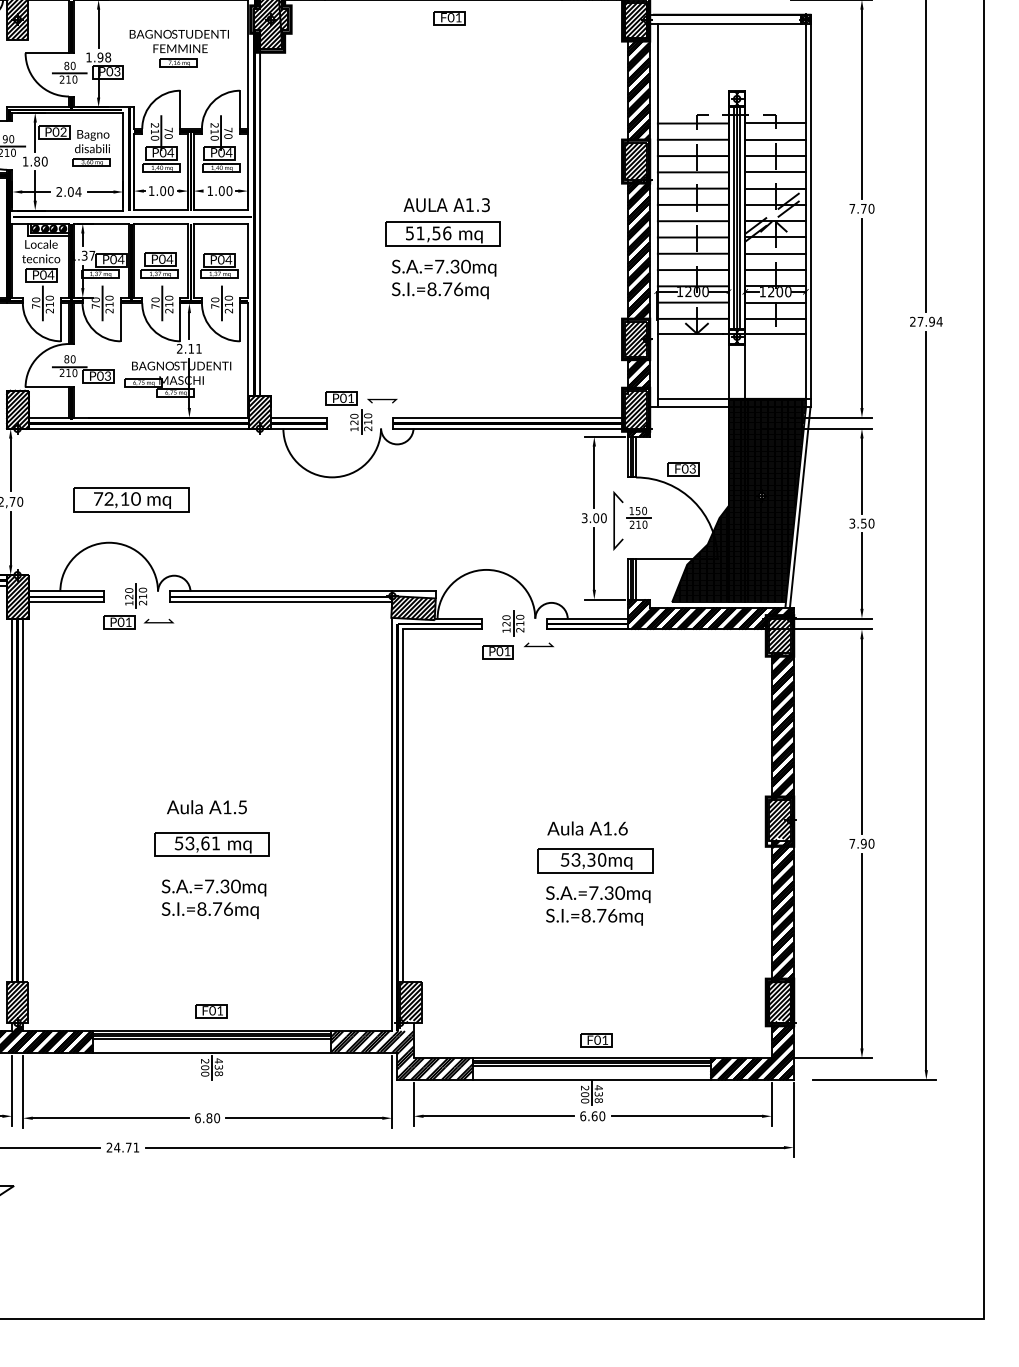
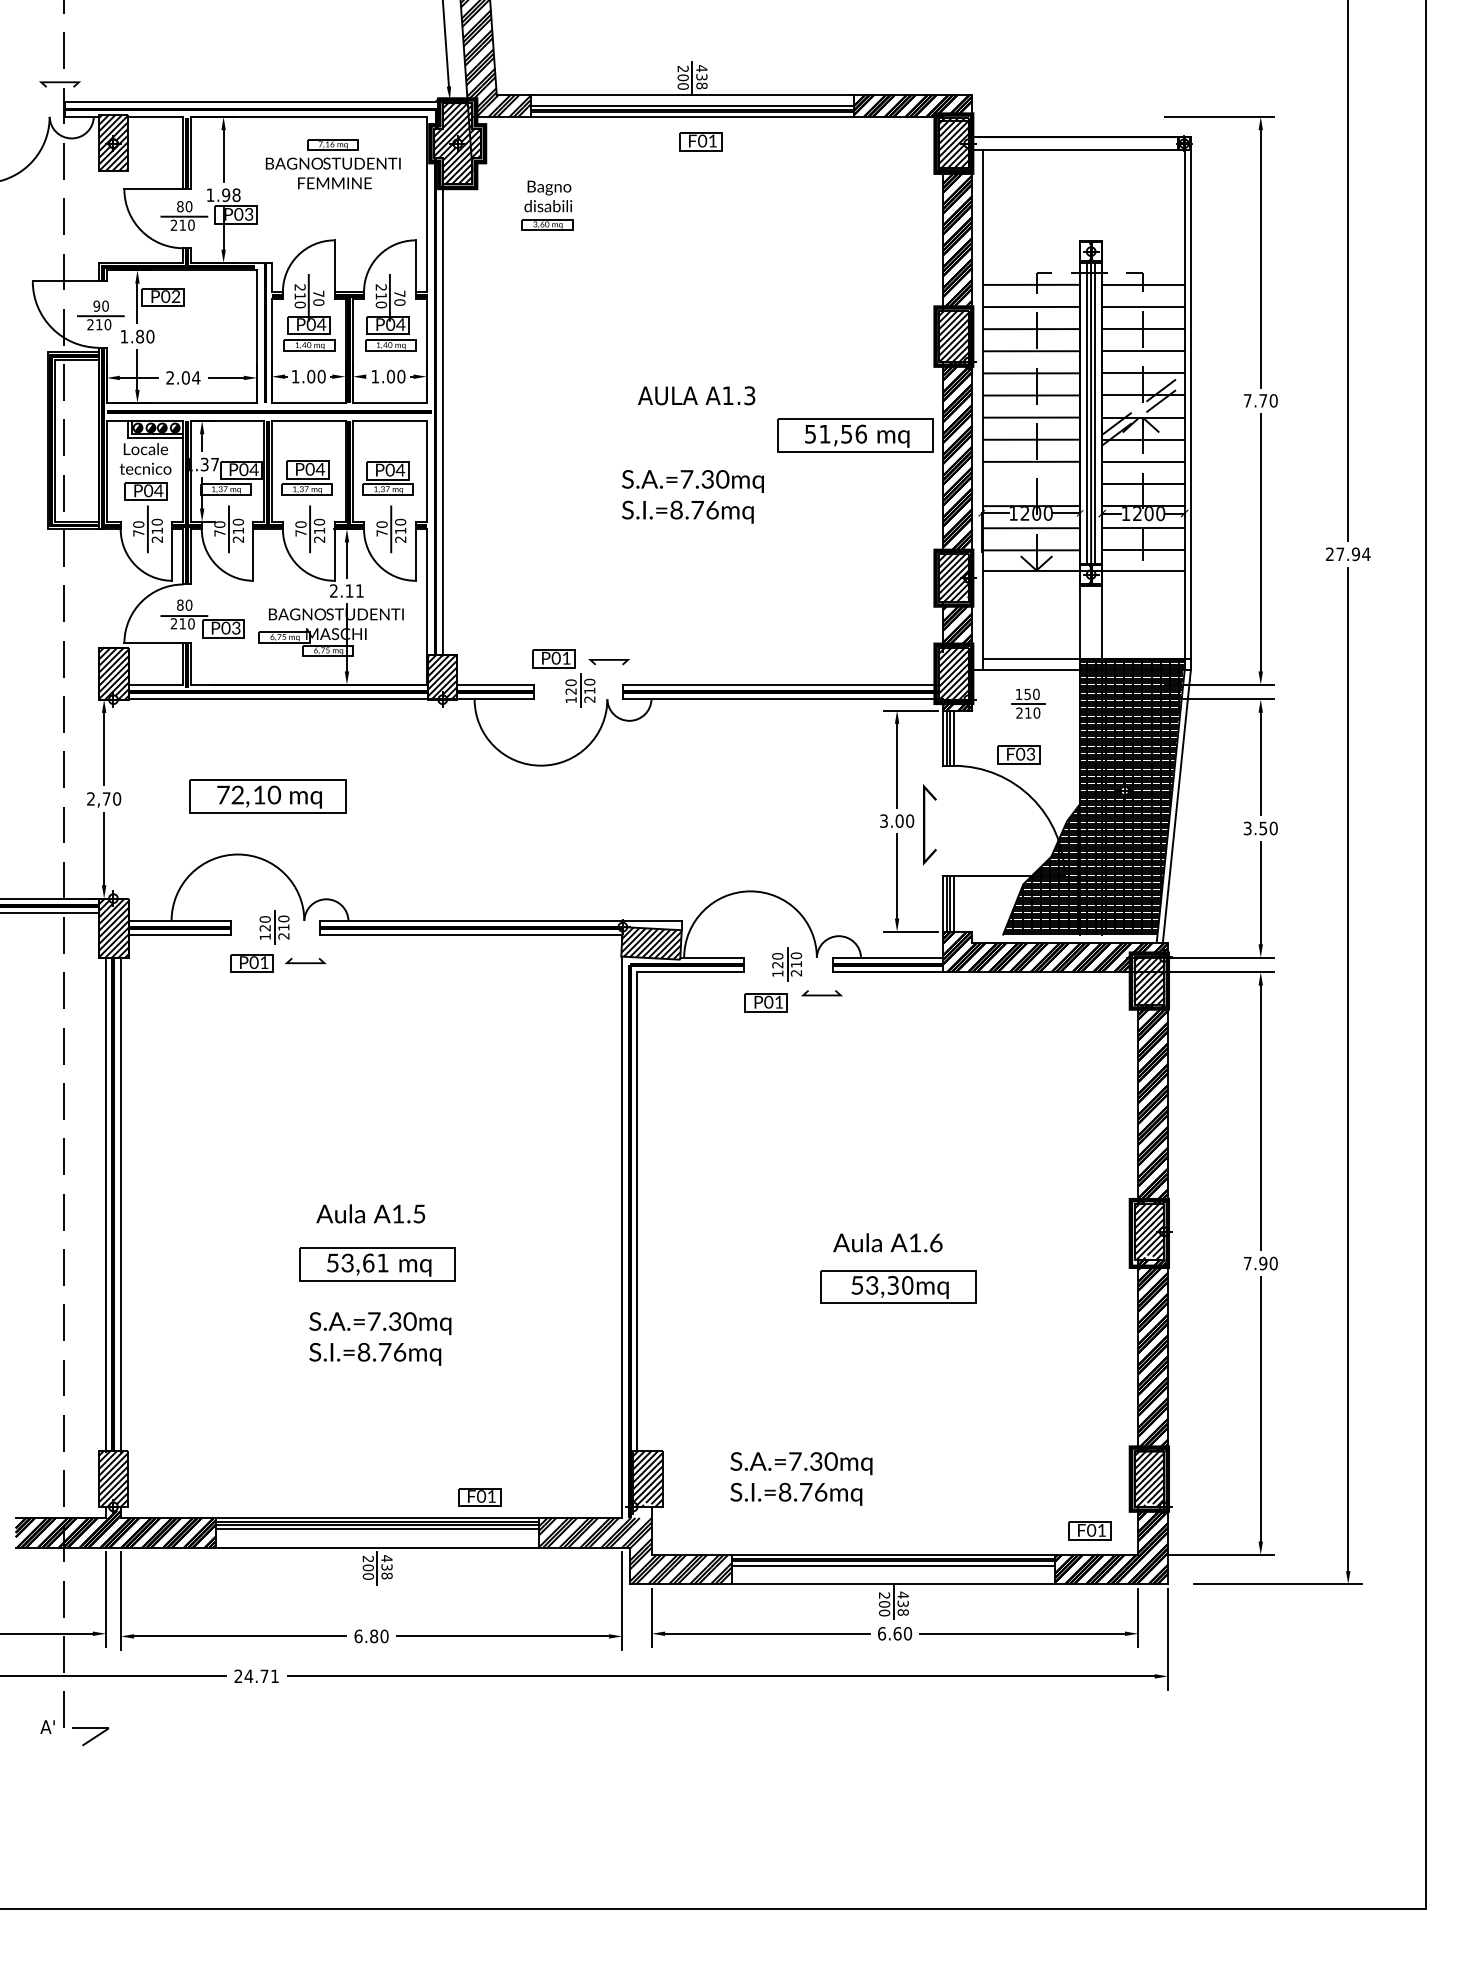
part: (178, 62) -> (332, 144), moved
part: (91, 148) -> (547, 205), moved
part: (442, 234) -> (855, 435), moved
line: (693, 269) -> (1031, 483), removed
part: (638, 517) -> (1028, 703), moved
text: (598, 905) -> (801, 1478), moved
part: (211, 1011) -> (479, 1497), moved
part: (596, 1040) -> (1089, 1530), moved

